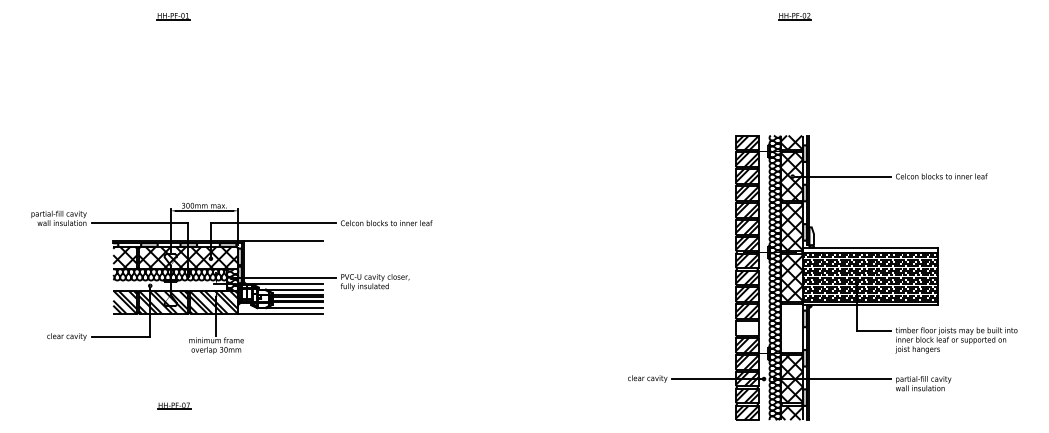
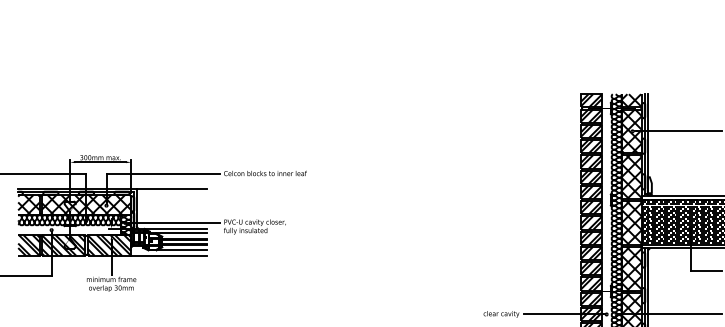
hatch: (746, 328) -> (590, 268), added
hatch: (791, 328) -> (631, 268), added

